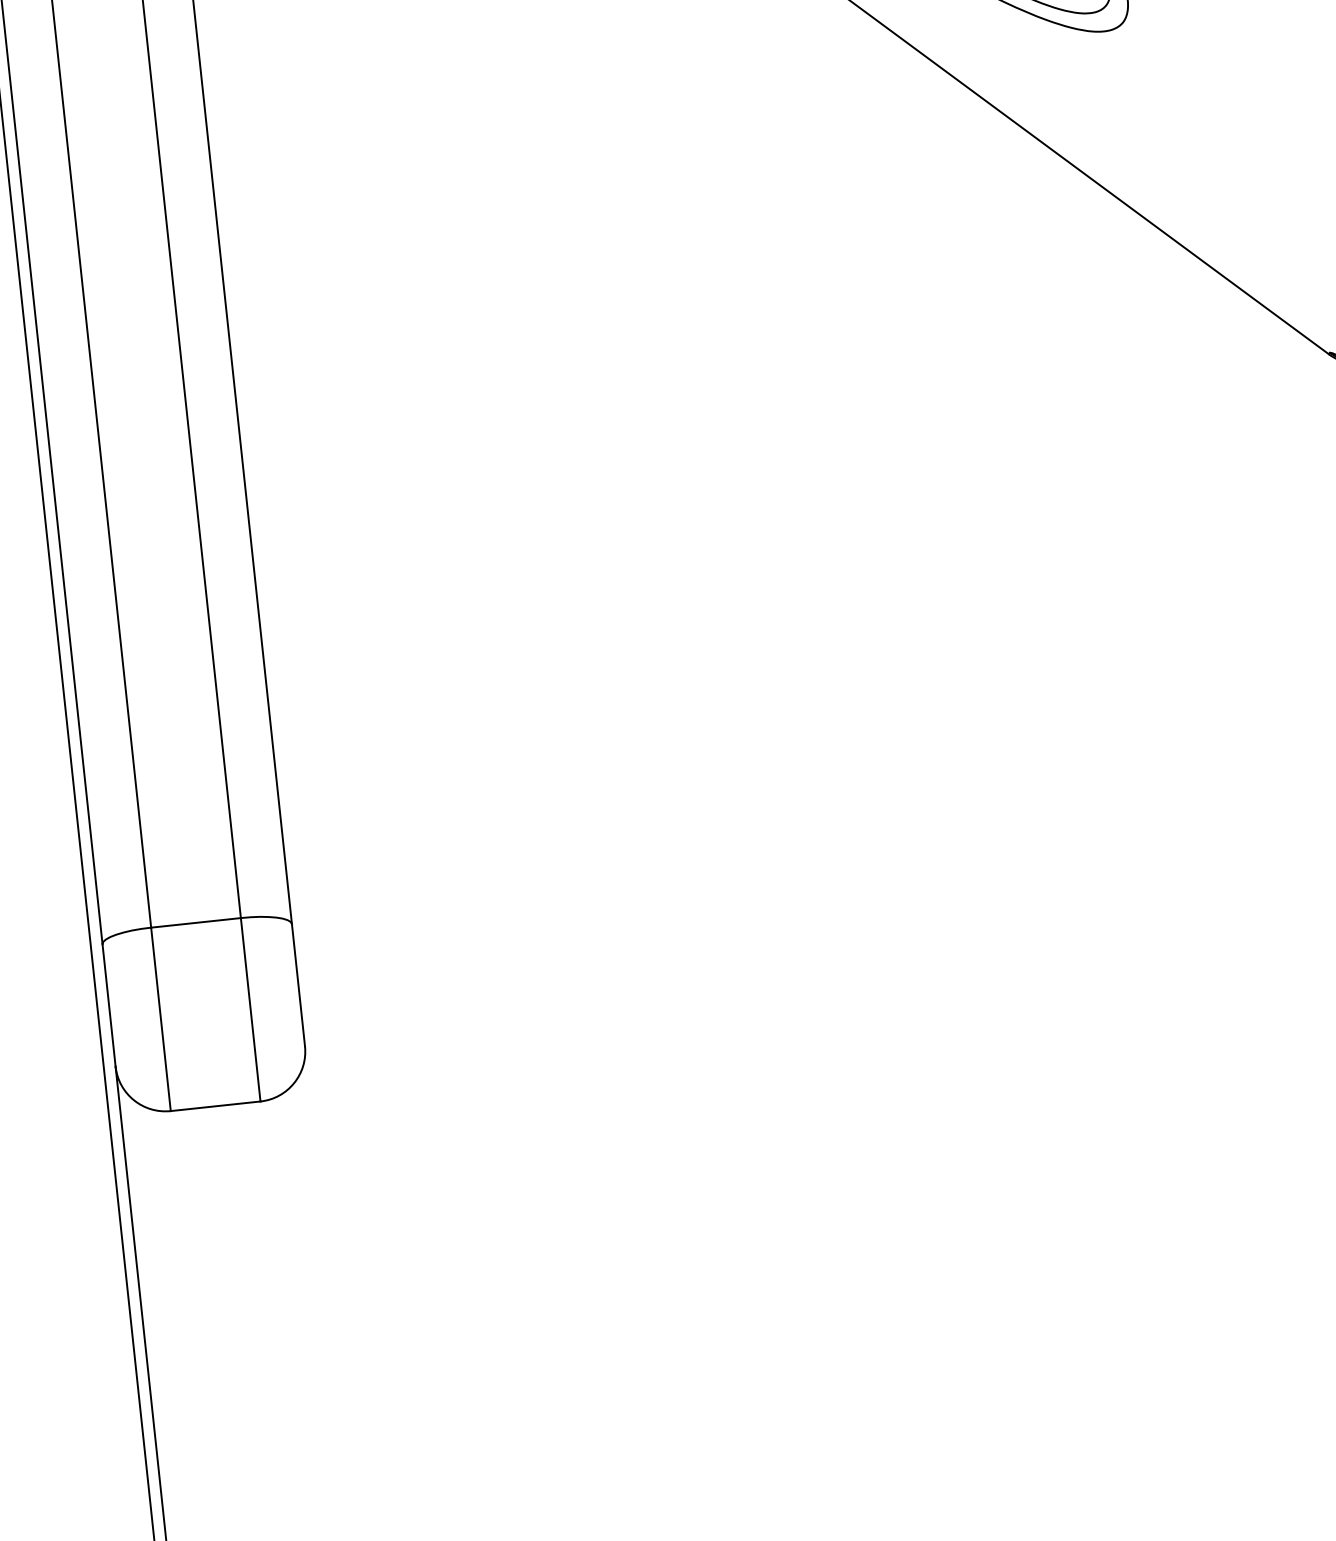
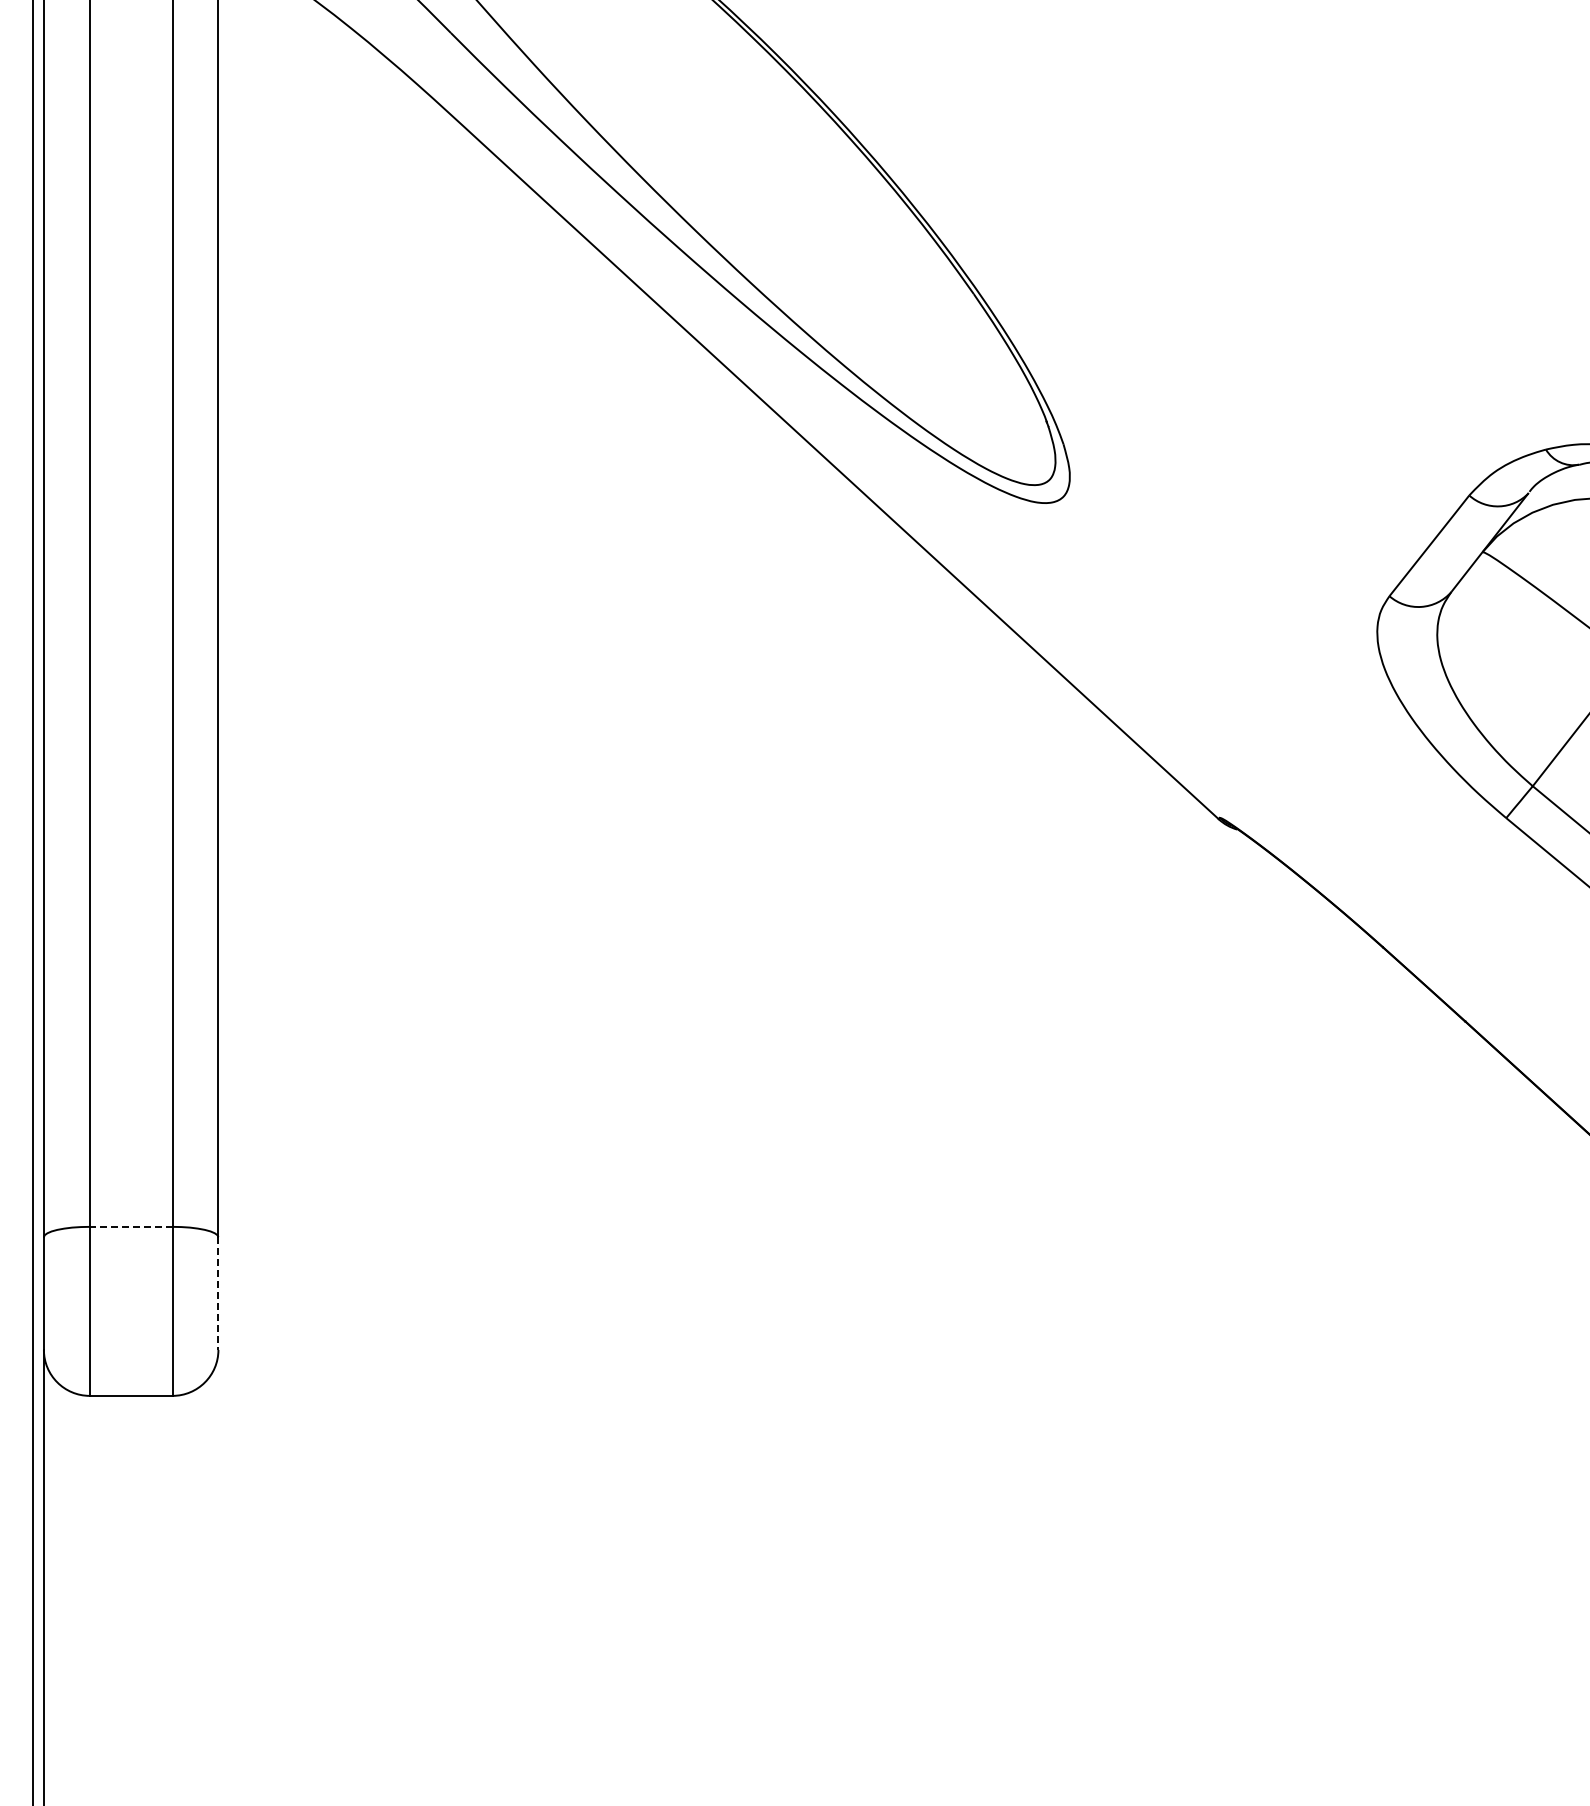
line: (195, 922) -> (130, 1226), solid -> dashed
line: (298, 986) -> (218, 1294), solid -> dashed

